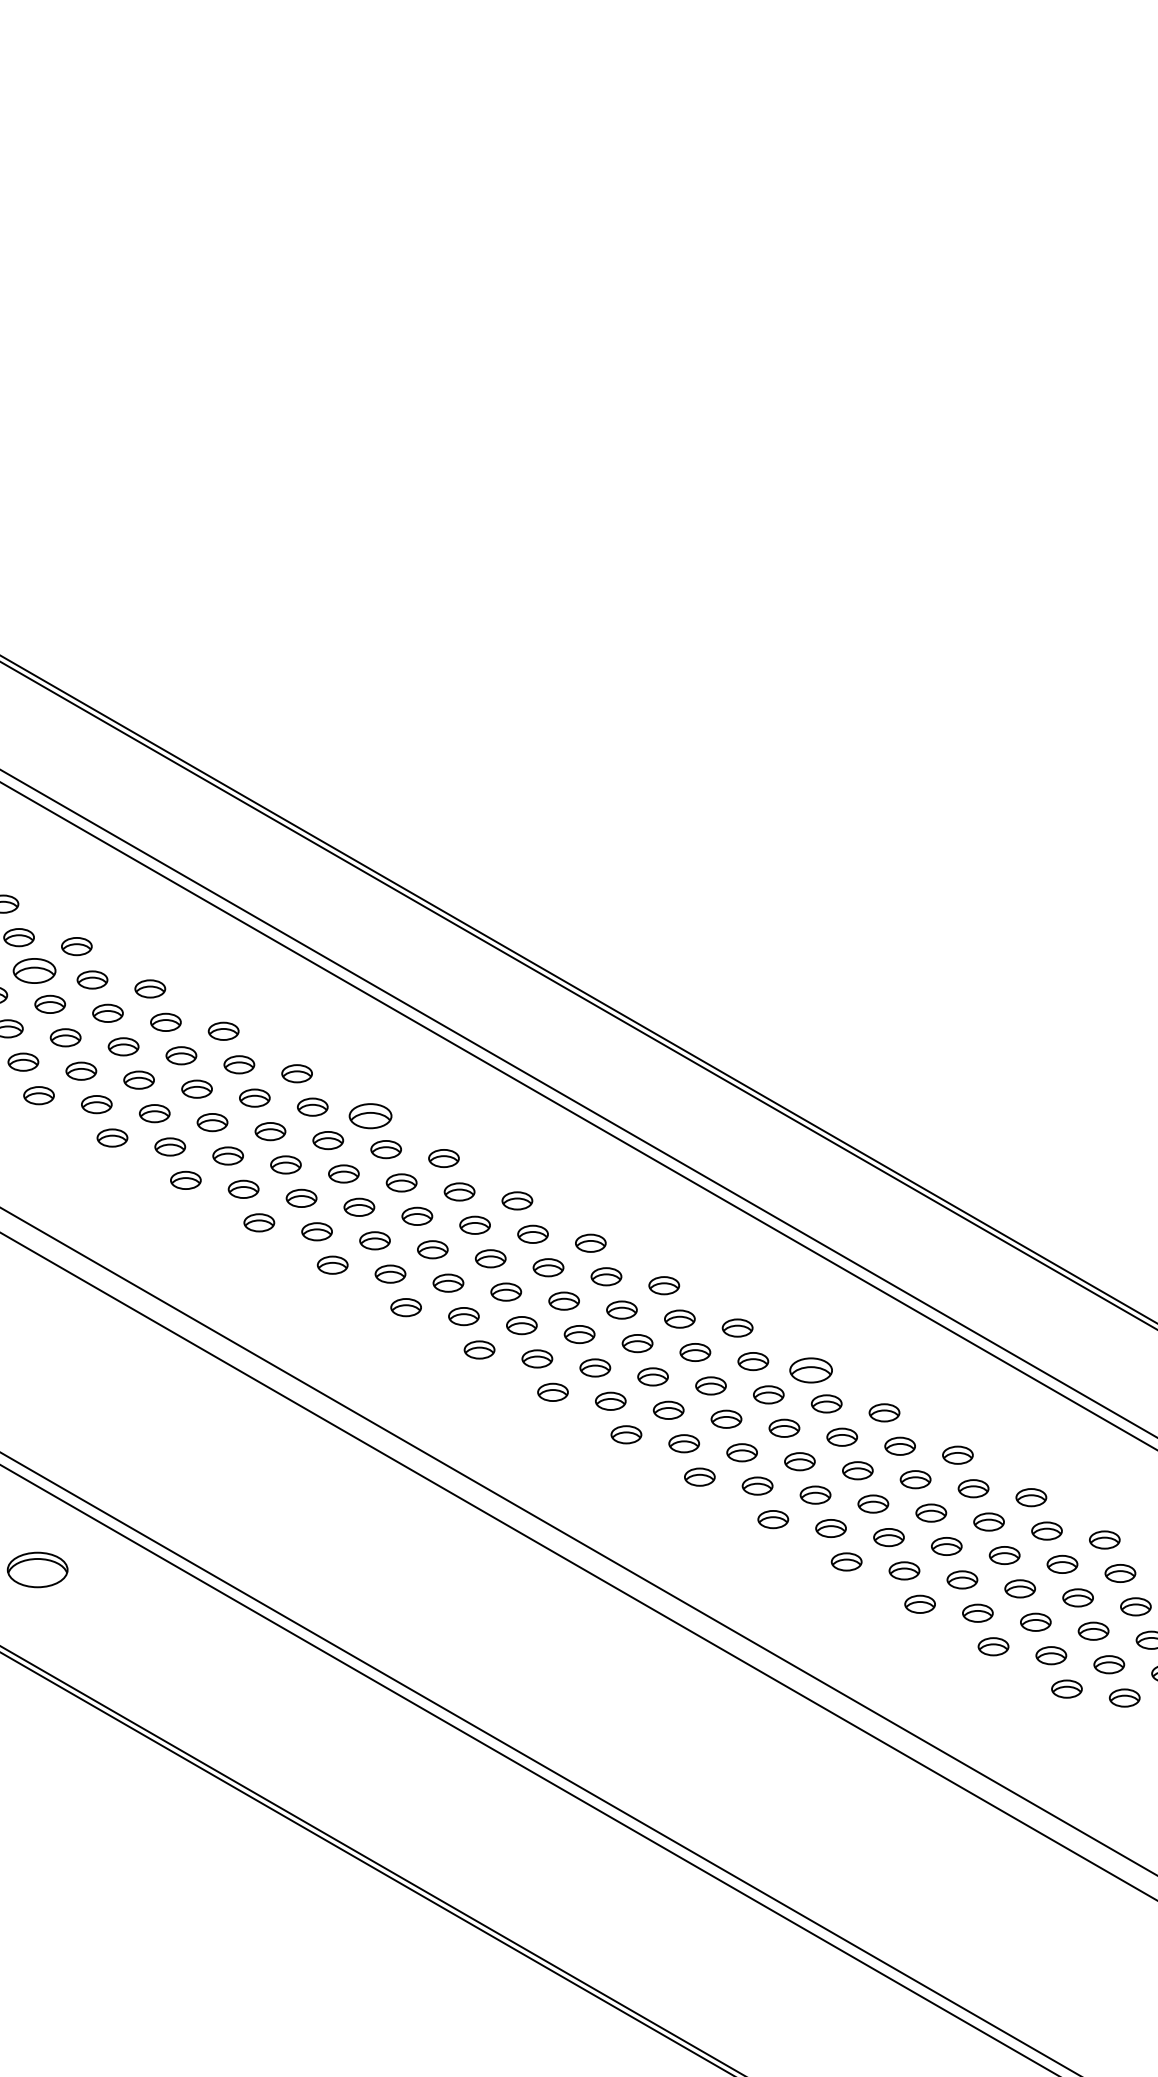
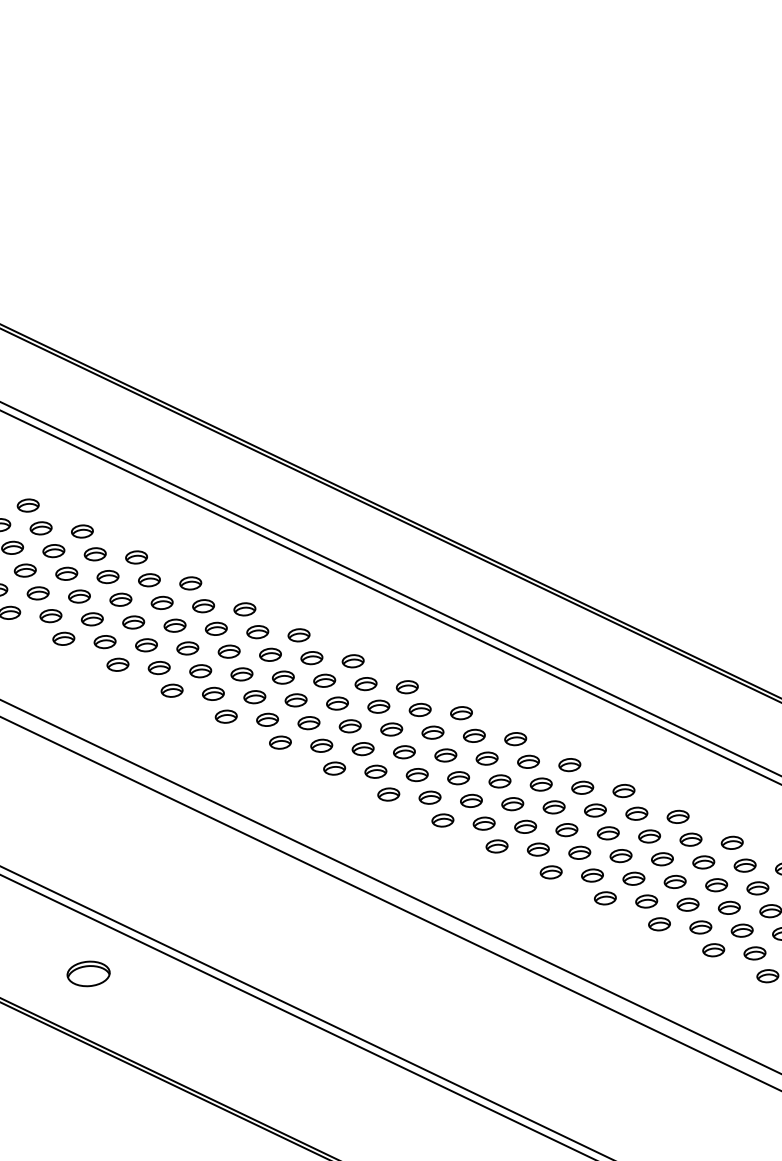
part: (34, 970) -> (53, 550), size x0.71
part: (370, 1115) -> (298, 634), size x0.71
part: (810, 1370) -> (623, 791), size x0.71

